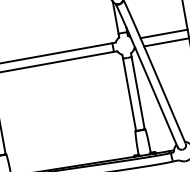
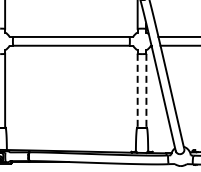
line: (138, 92) -> (146, 90), solid -> dashed
line: (129, 94) -> (137, 90), solid -> dashed

